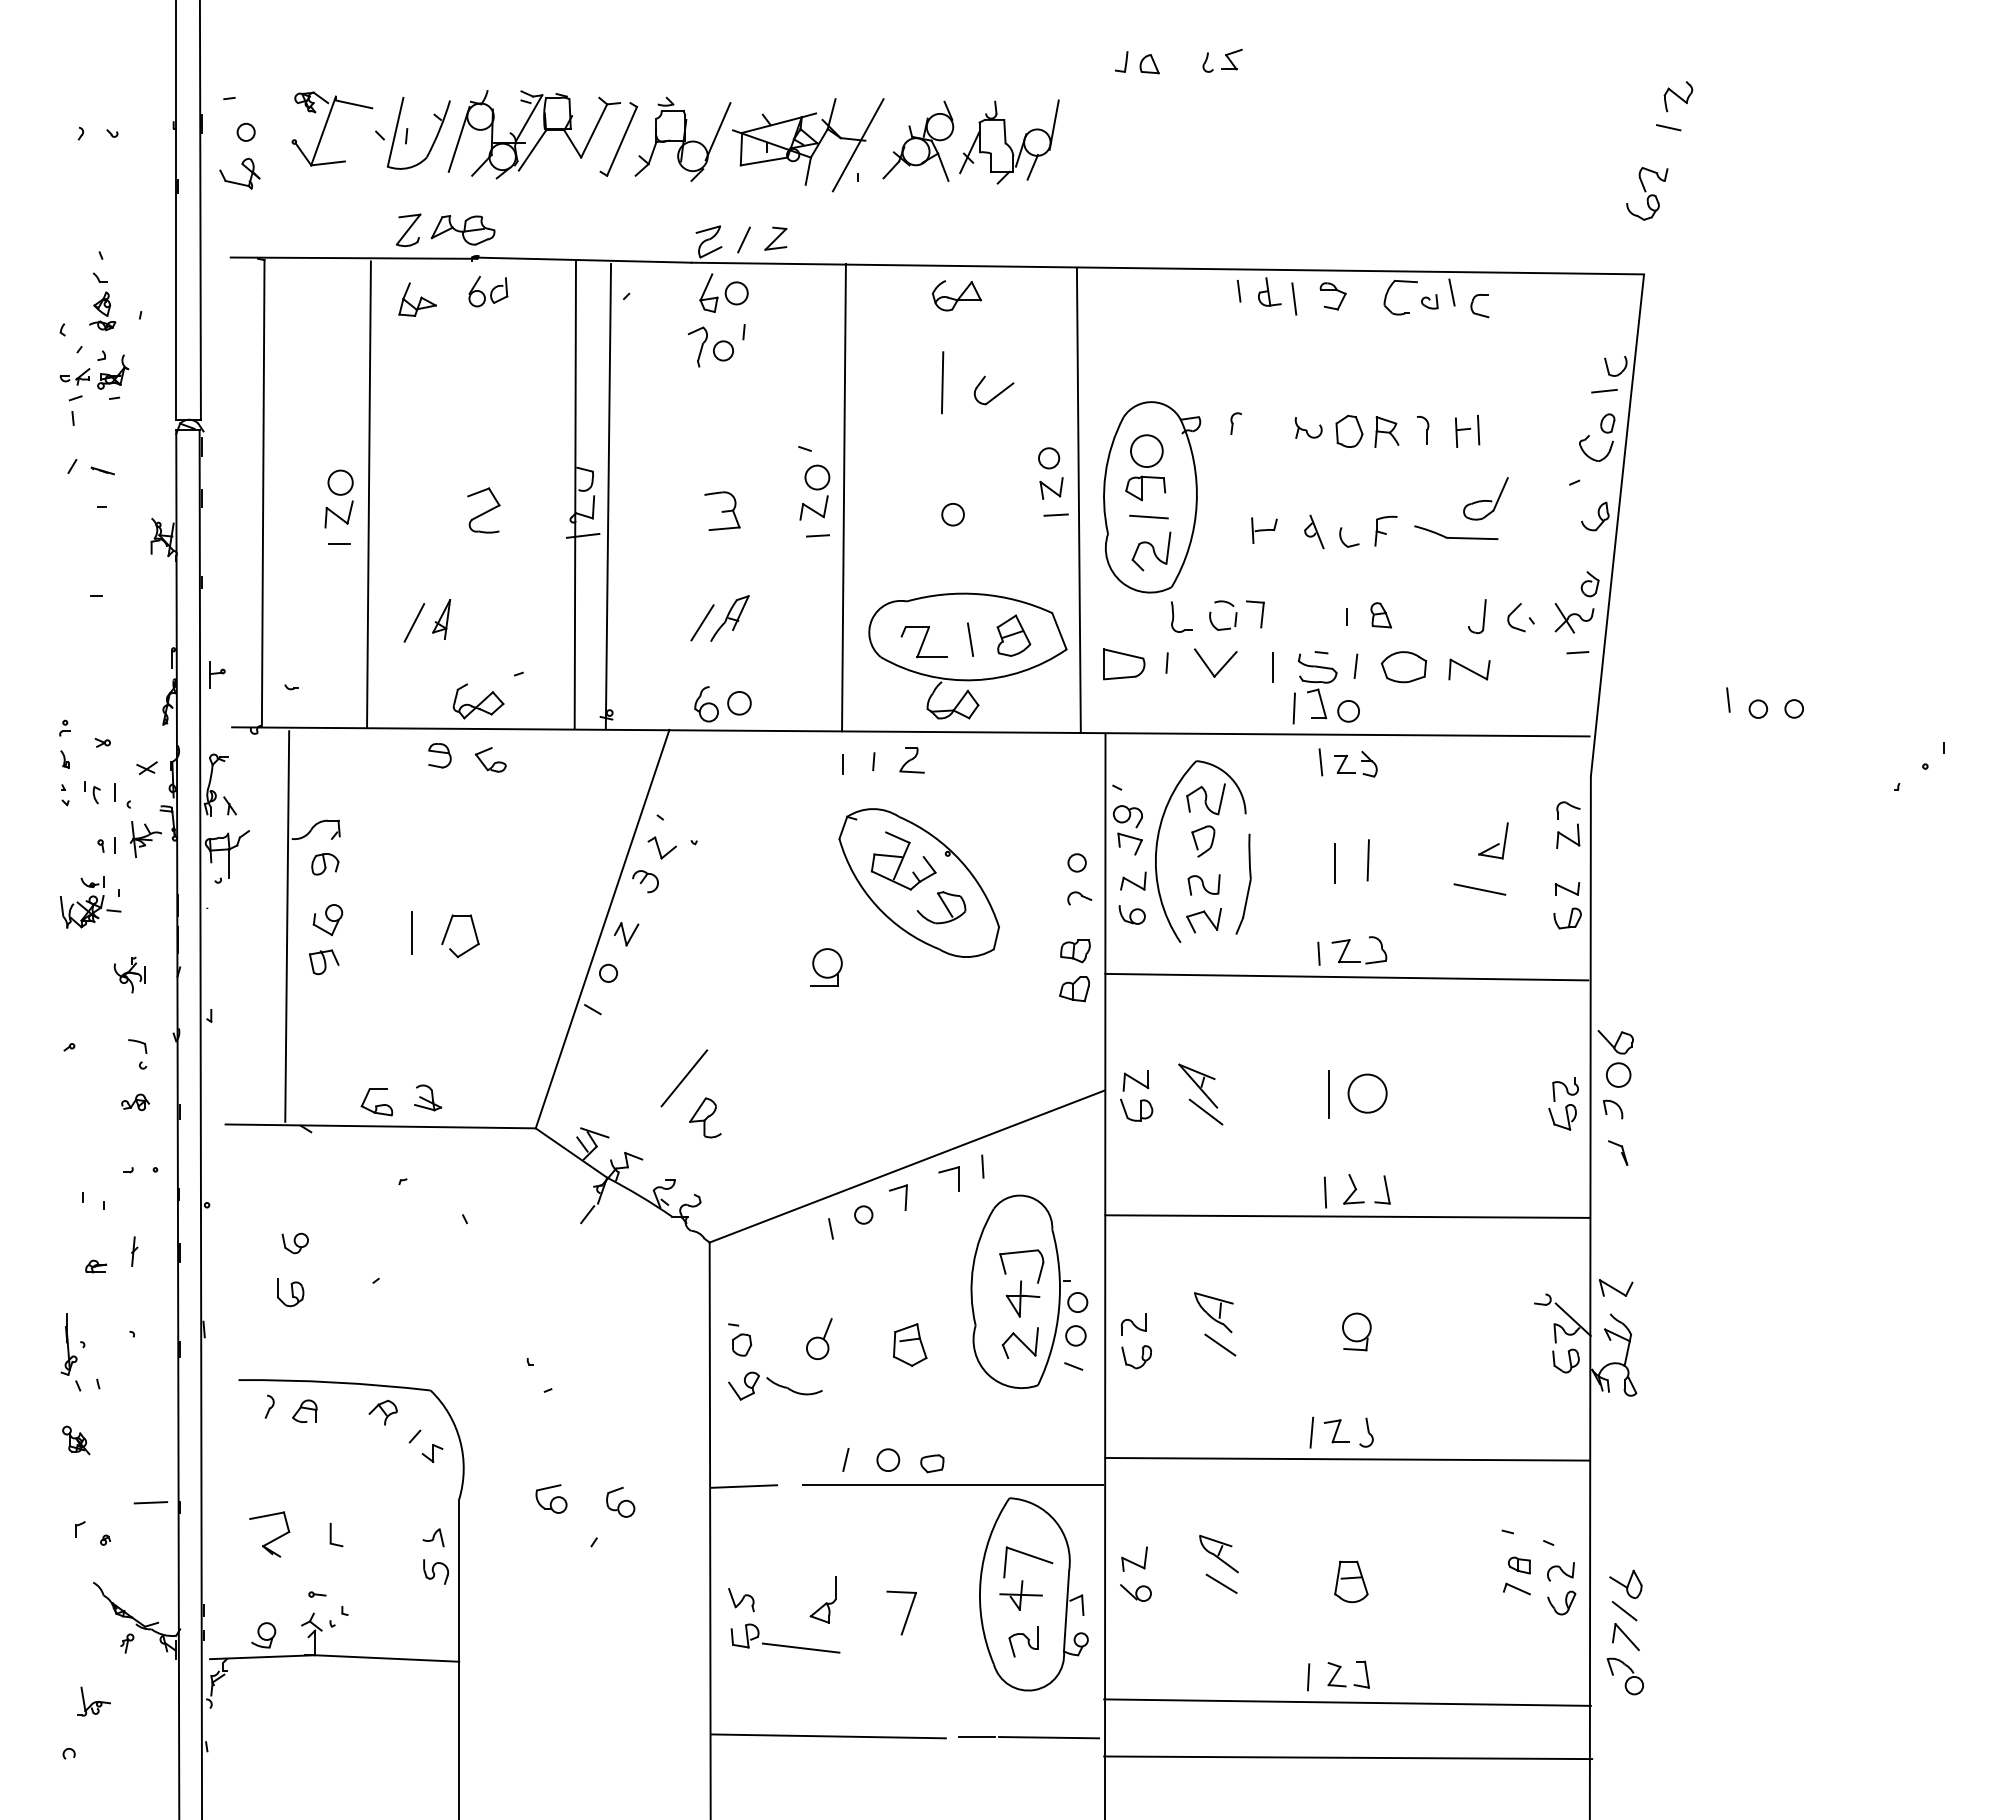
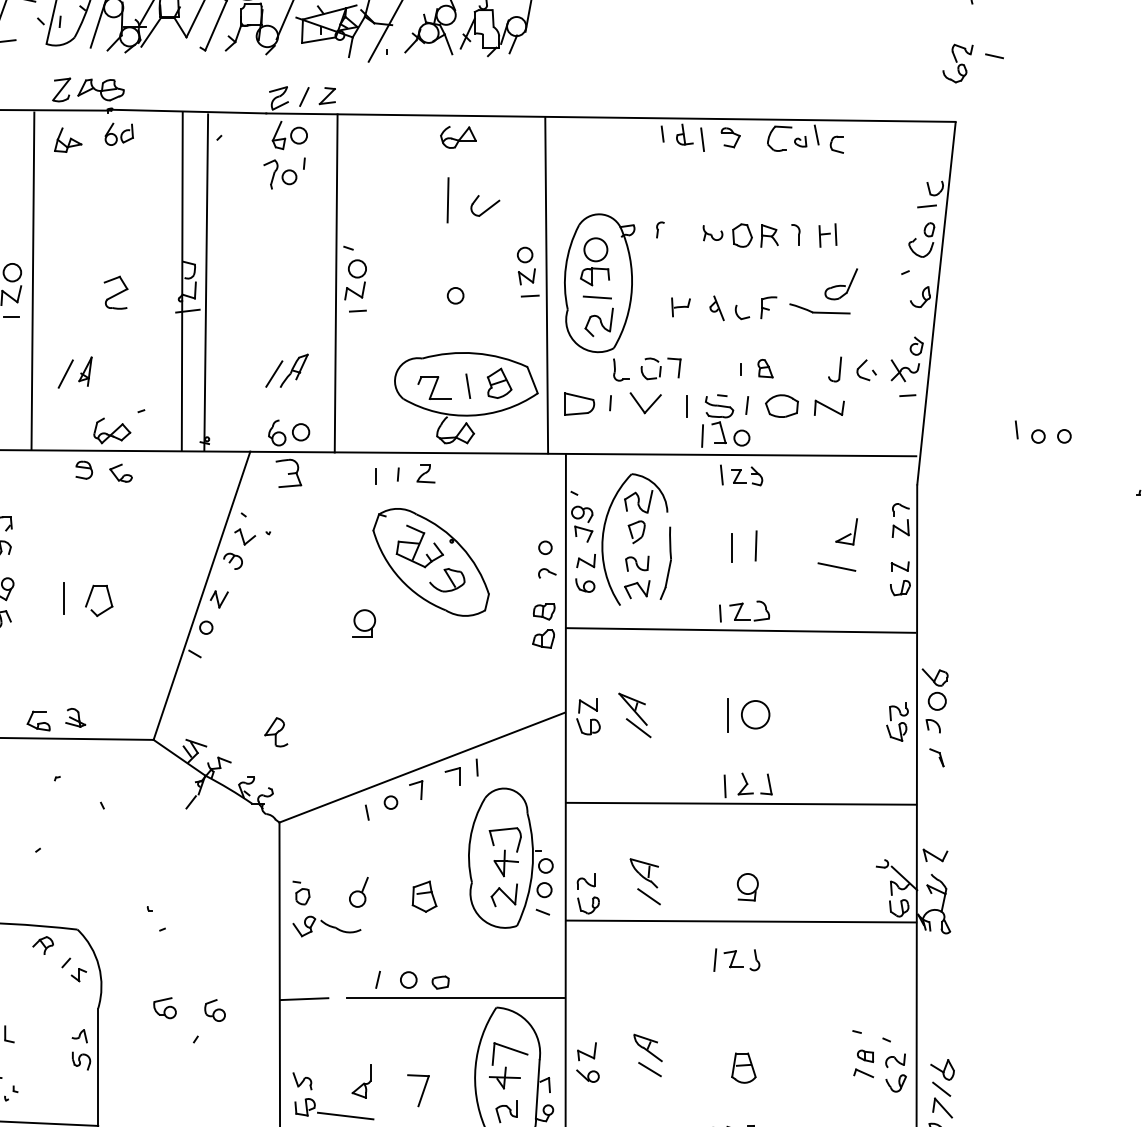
line: (1668, 127) -> (994, 56), moved
line: (843, 497) -> (335, 283), moved
part: (722, 510) -> (288, 472), moved
line: (684, 1078) -> (261, 703), removed
line: (1347, 1458) -> (741, 920), moved

